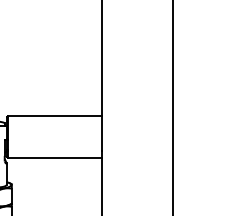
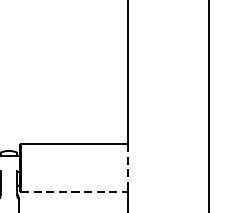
line: (101, 133) -> (127, 164), solid -> dashed
line: (55, 157) -> (75, 191), solid -> dashed

